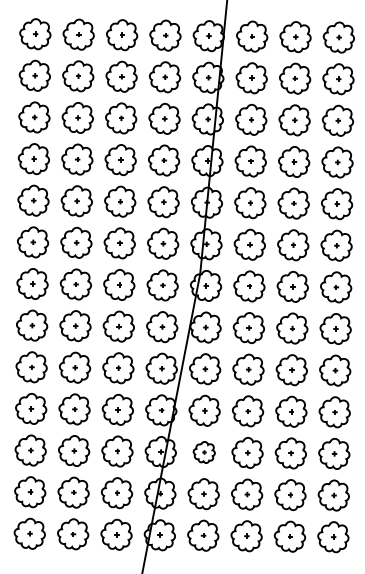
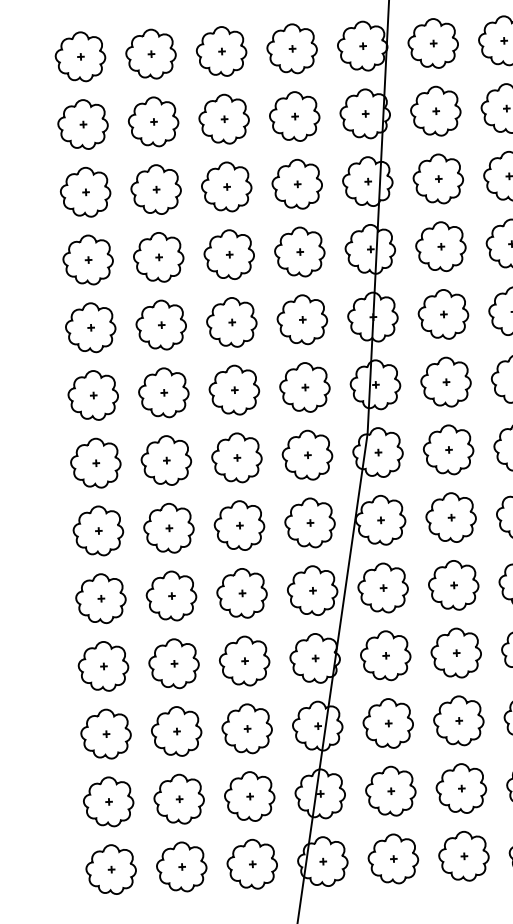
part: (204, 452) -> (388, 723), size x1.43

